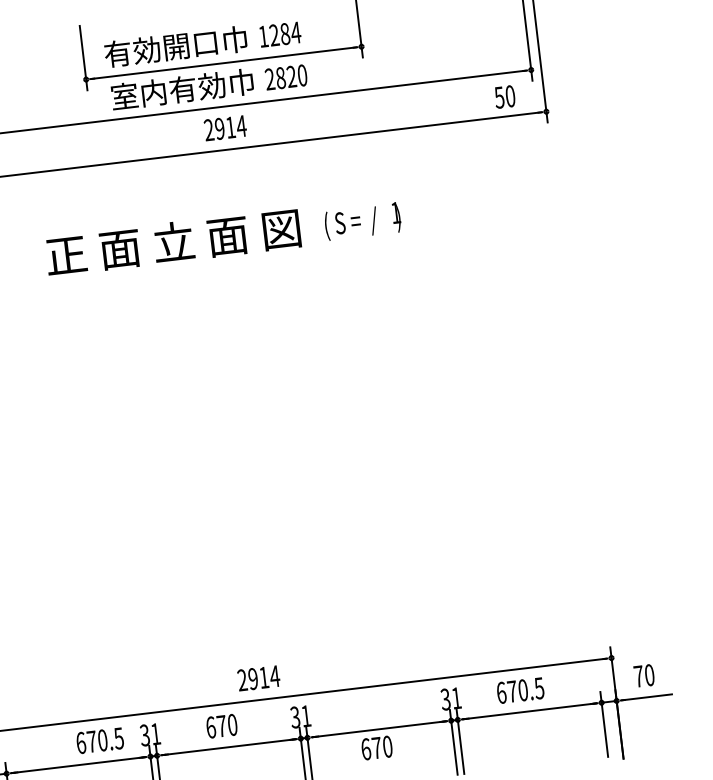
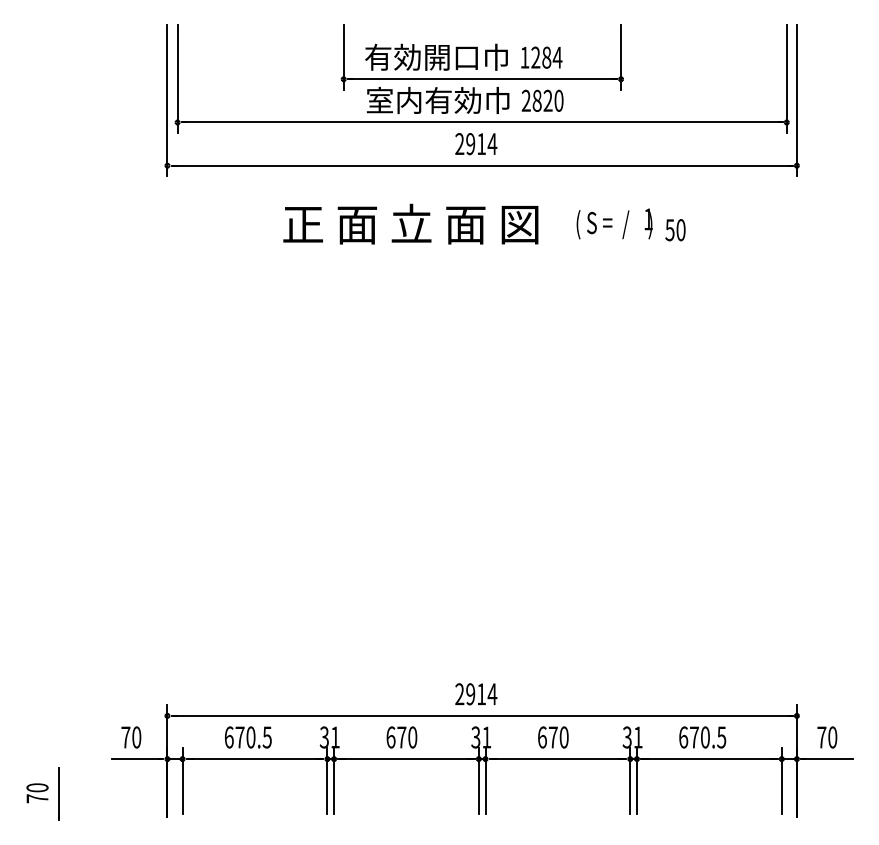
text: (505, 97) -> (675, 230), moved
text: (362, 221) -> (614, 223), moved
text: (172, 241) -> (410, 223), moved
text: (259, 678) -> (476, 694), moved
text: (100, 740) -> (248, 737), moved
text: (377, 748) -> (553, 737), moved

